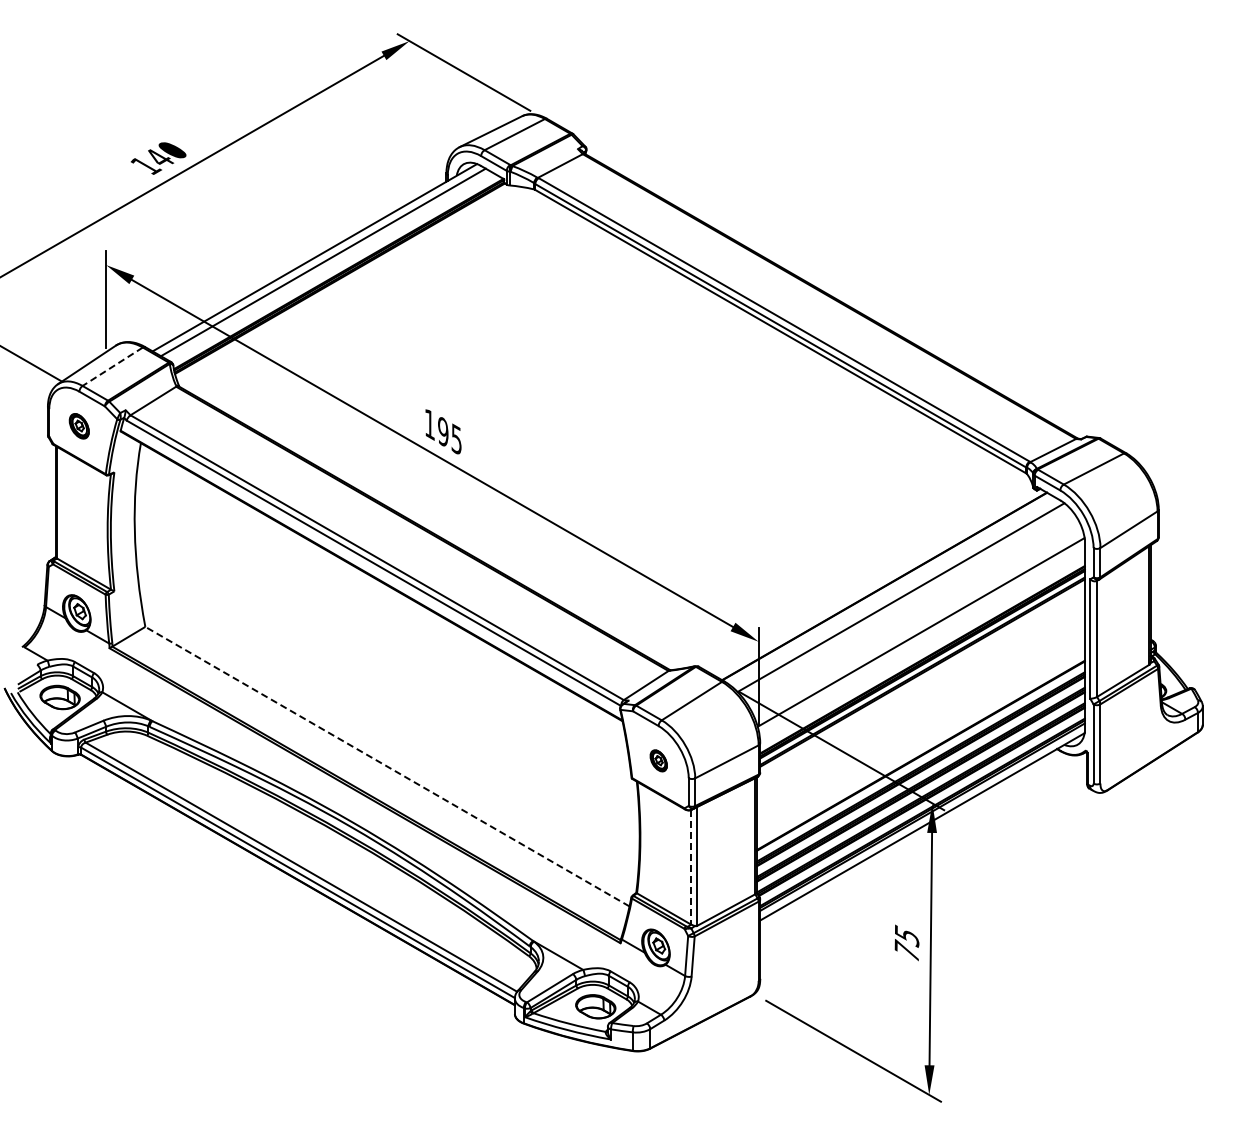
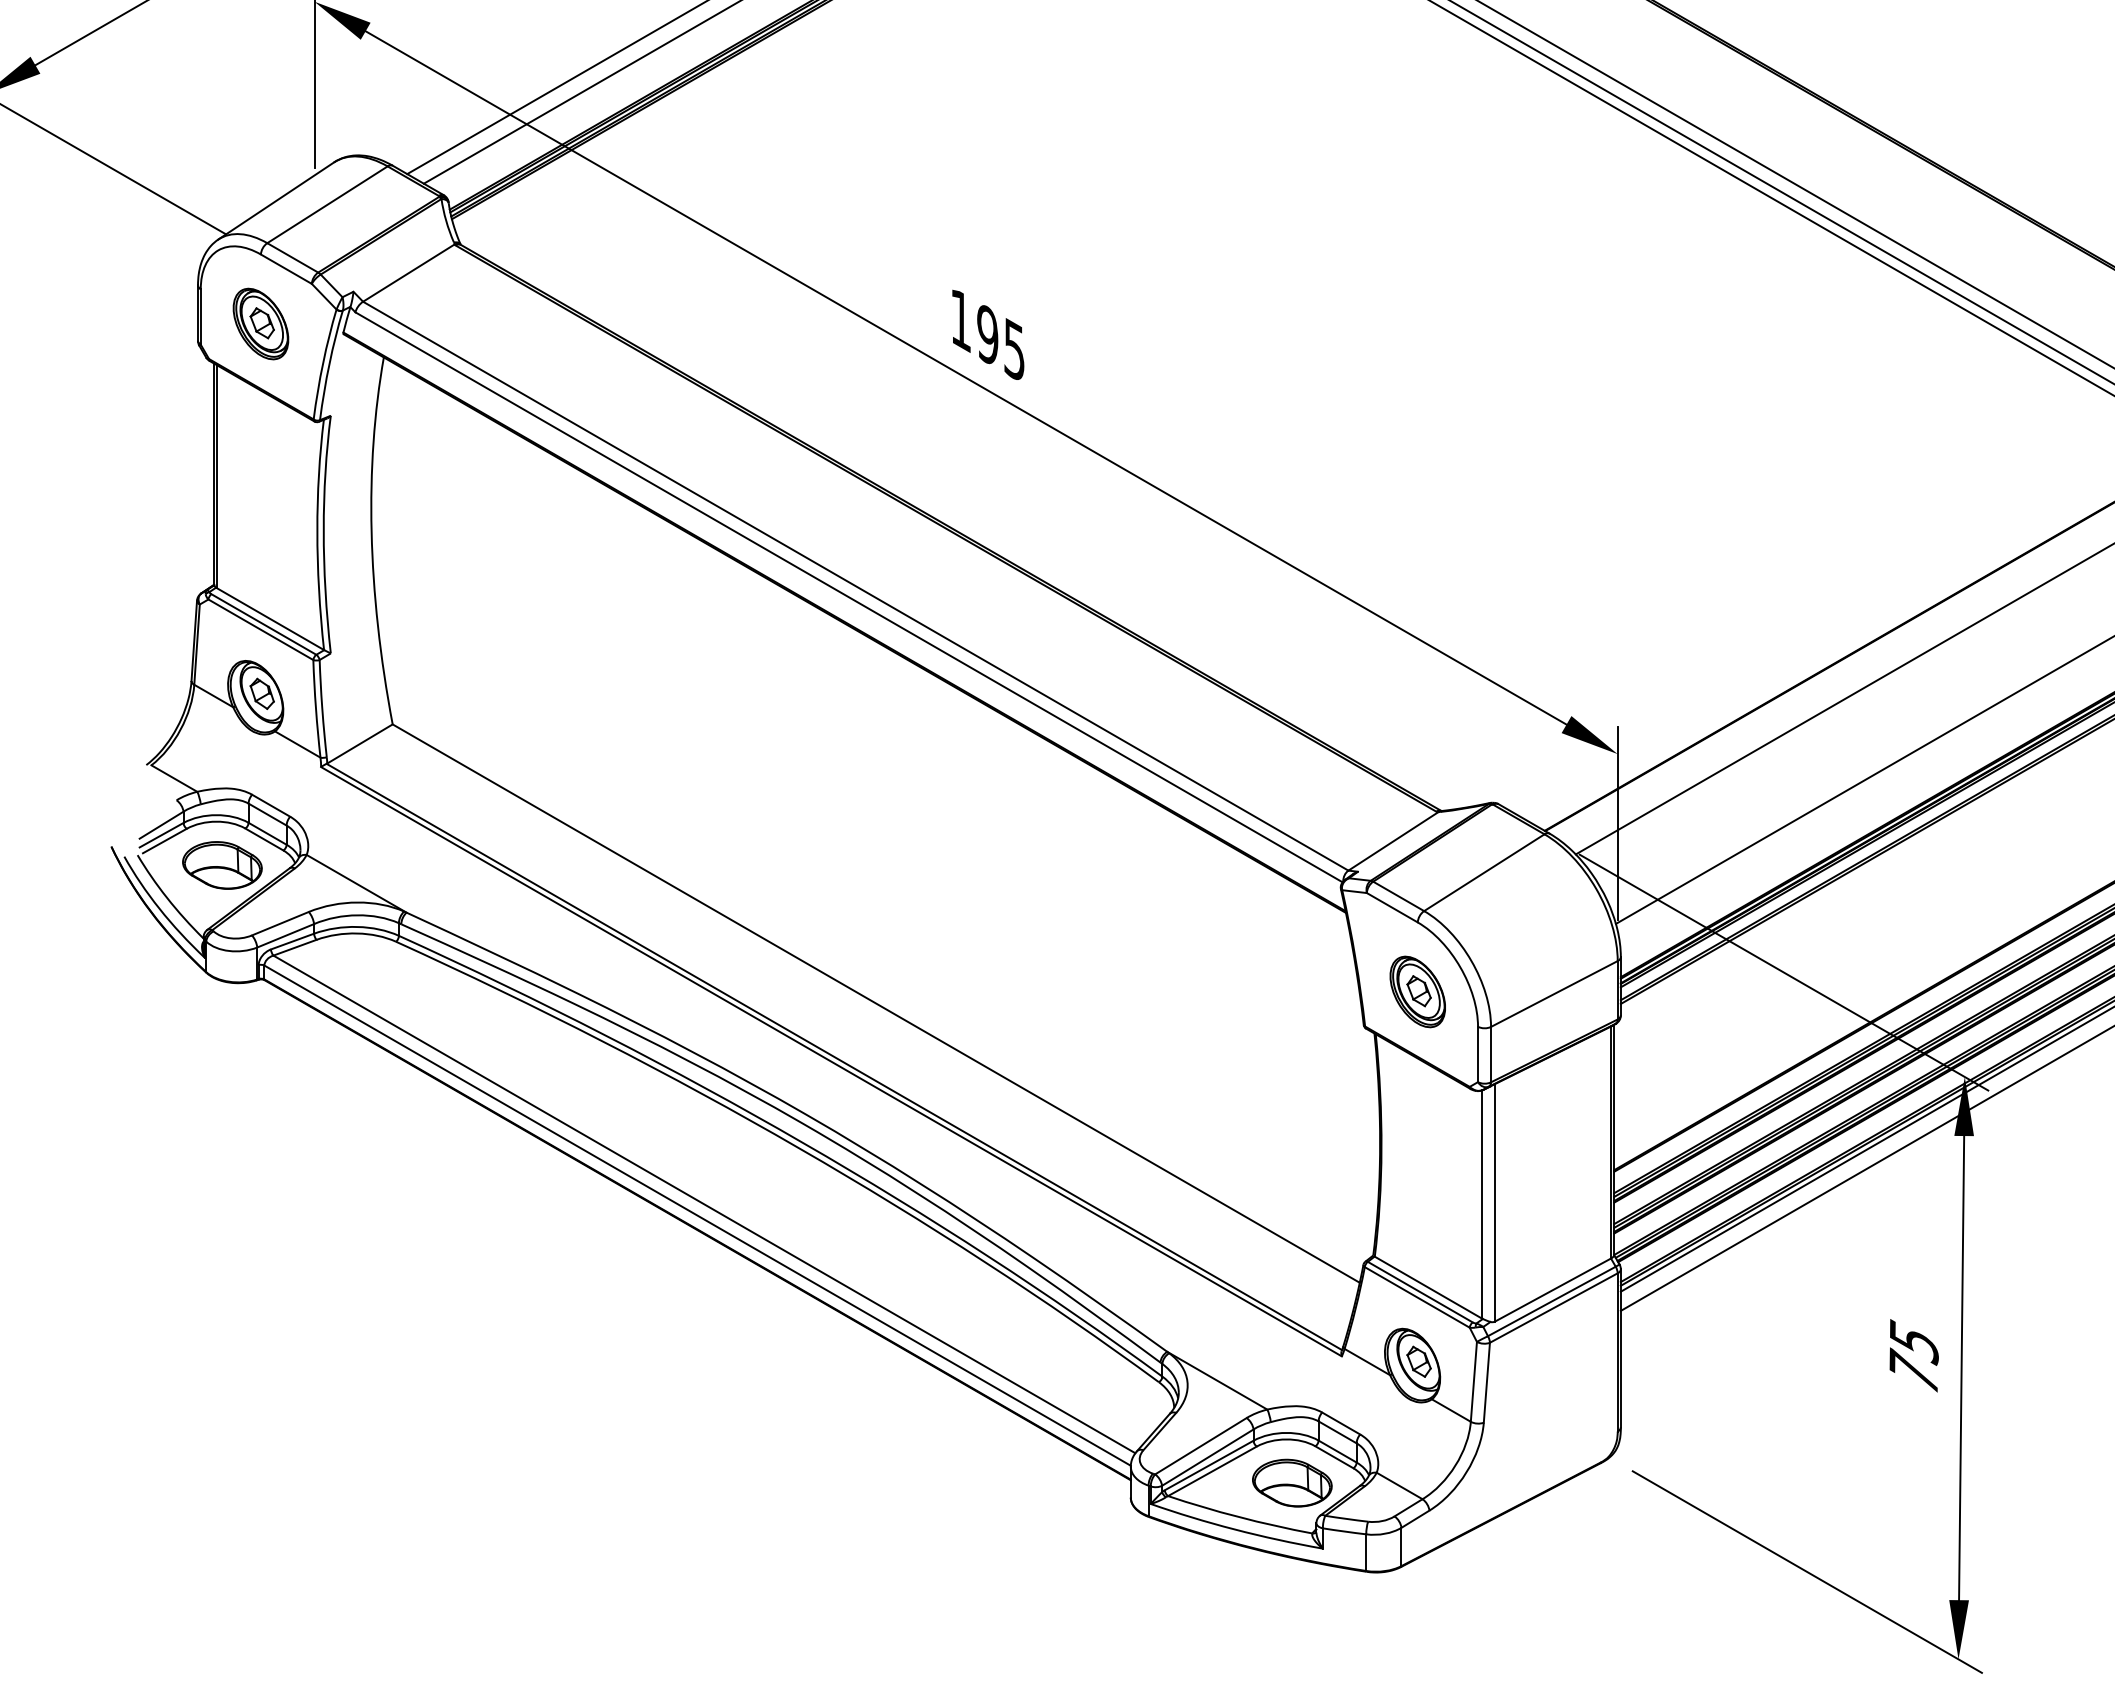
line: (112, 366) -> (327, 204), dashed -> solid
part: (78, 425) -> (259, 322), size x1.43
part: (658, 760) -> (1417, 991), size x1.67
line: (387, 766) -> (876, 1003), dashed -> solid
line: (690, 867) -> (1481, 1205), dashed -> solid

